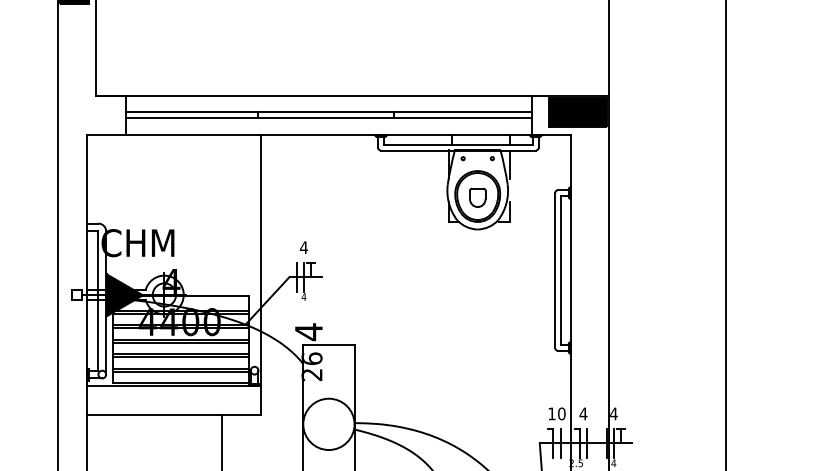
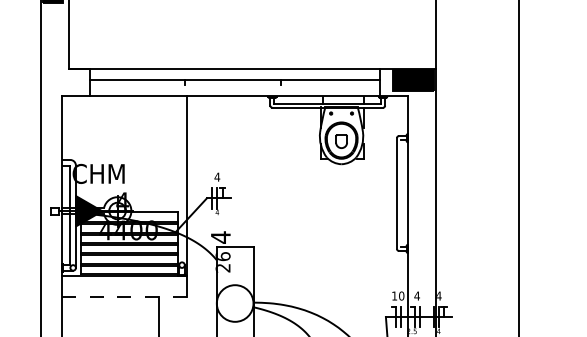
line: (327, 118) -> (234, 84), removed
line: (561, 270) -> (401, 193), removed
line: (172, 414) -> (123, 296), solid -> dashed

